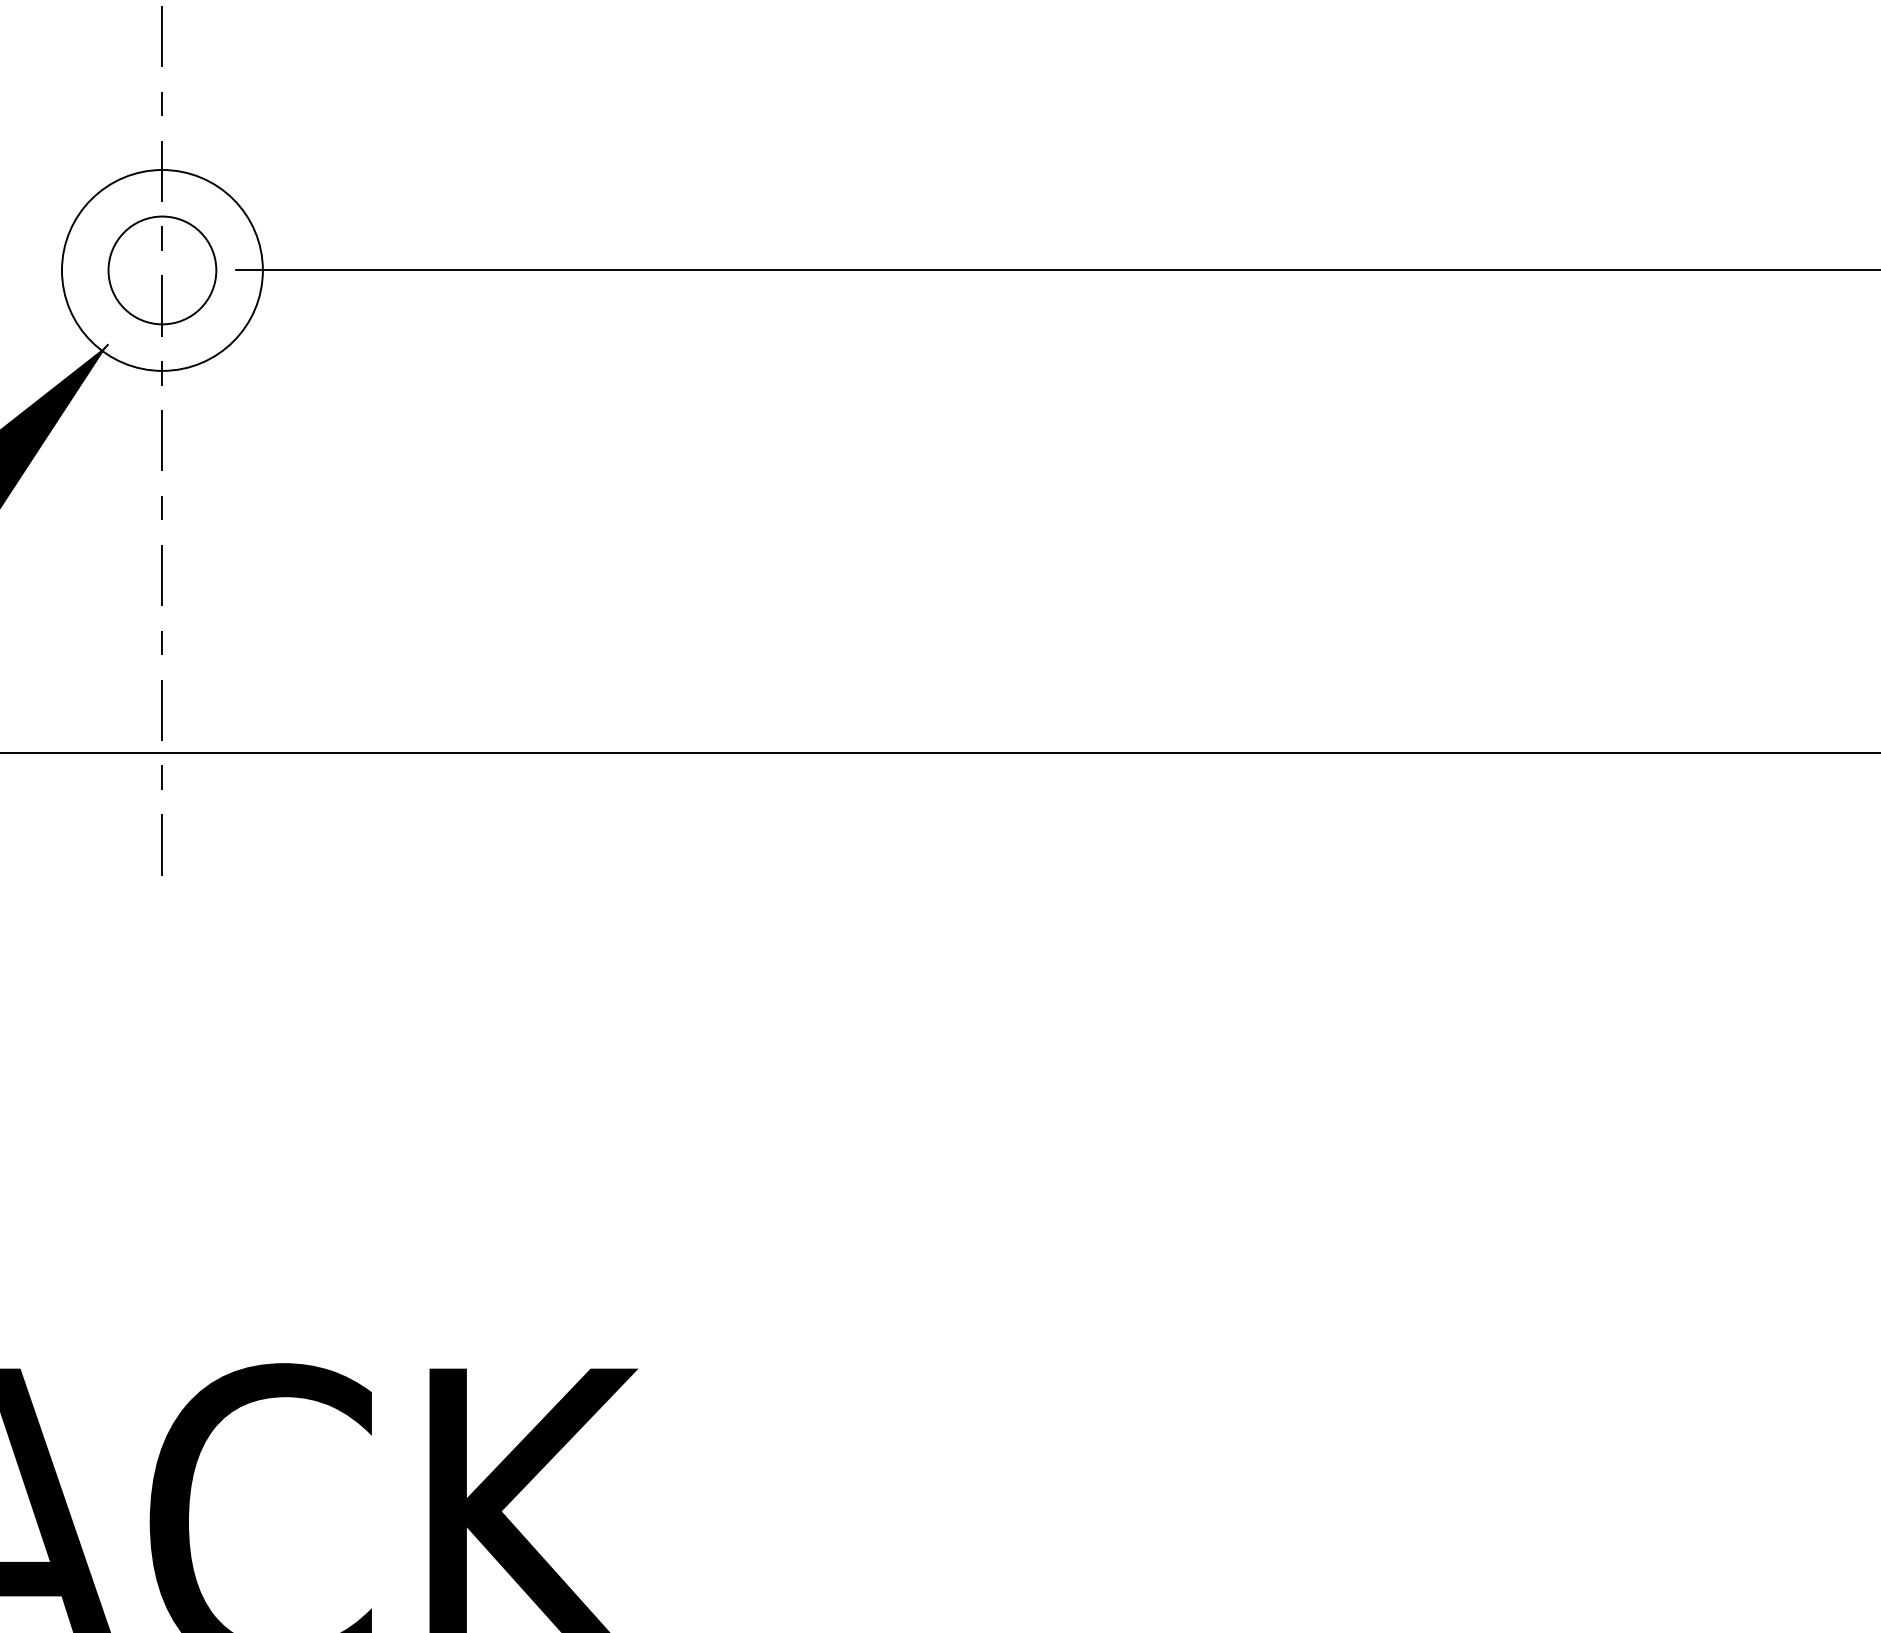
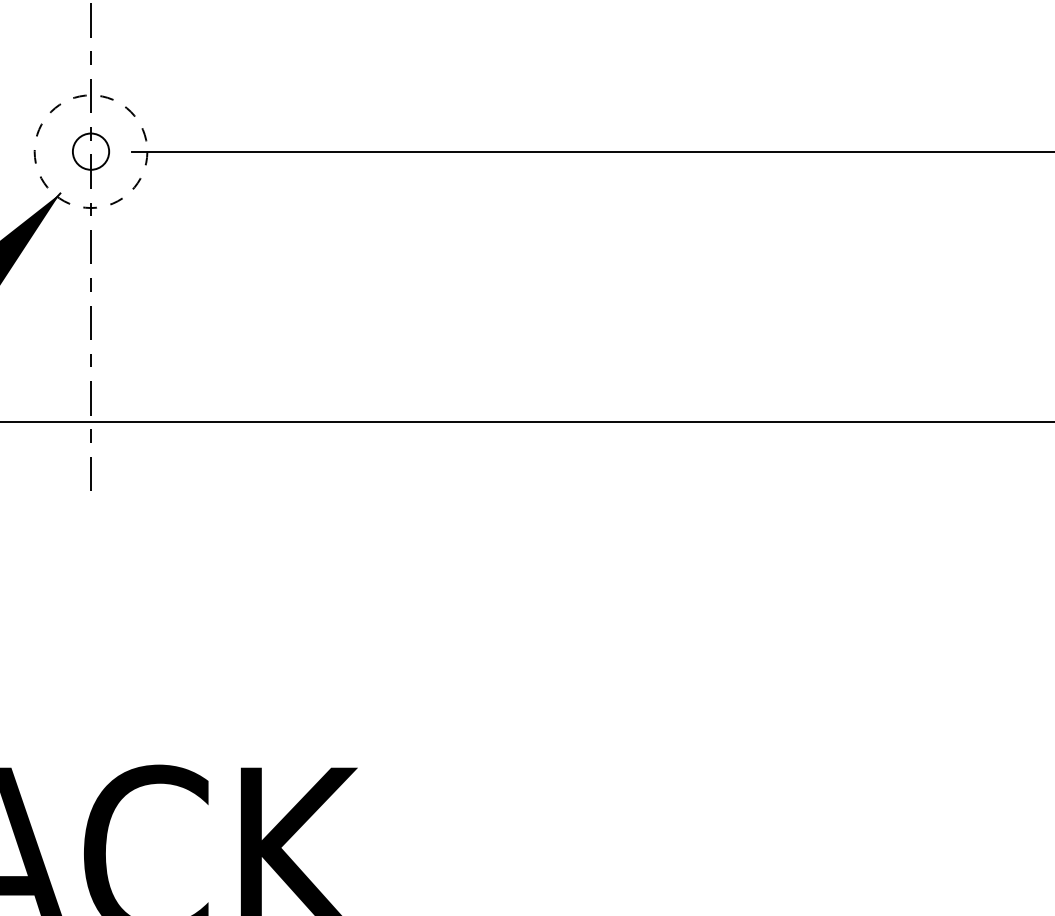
circle: (161, 270) -> (90, 151), size x0.6
circle: (161, 270) -> (90, 151), solid -> dashed

